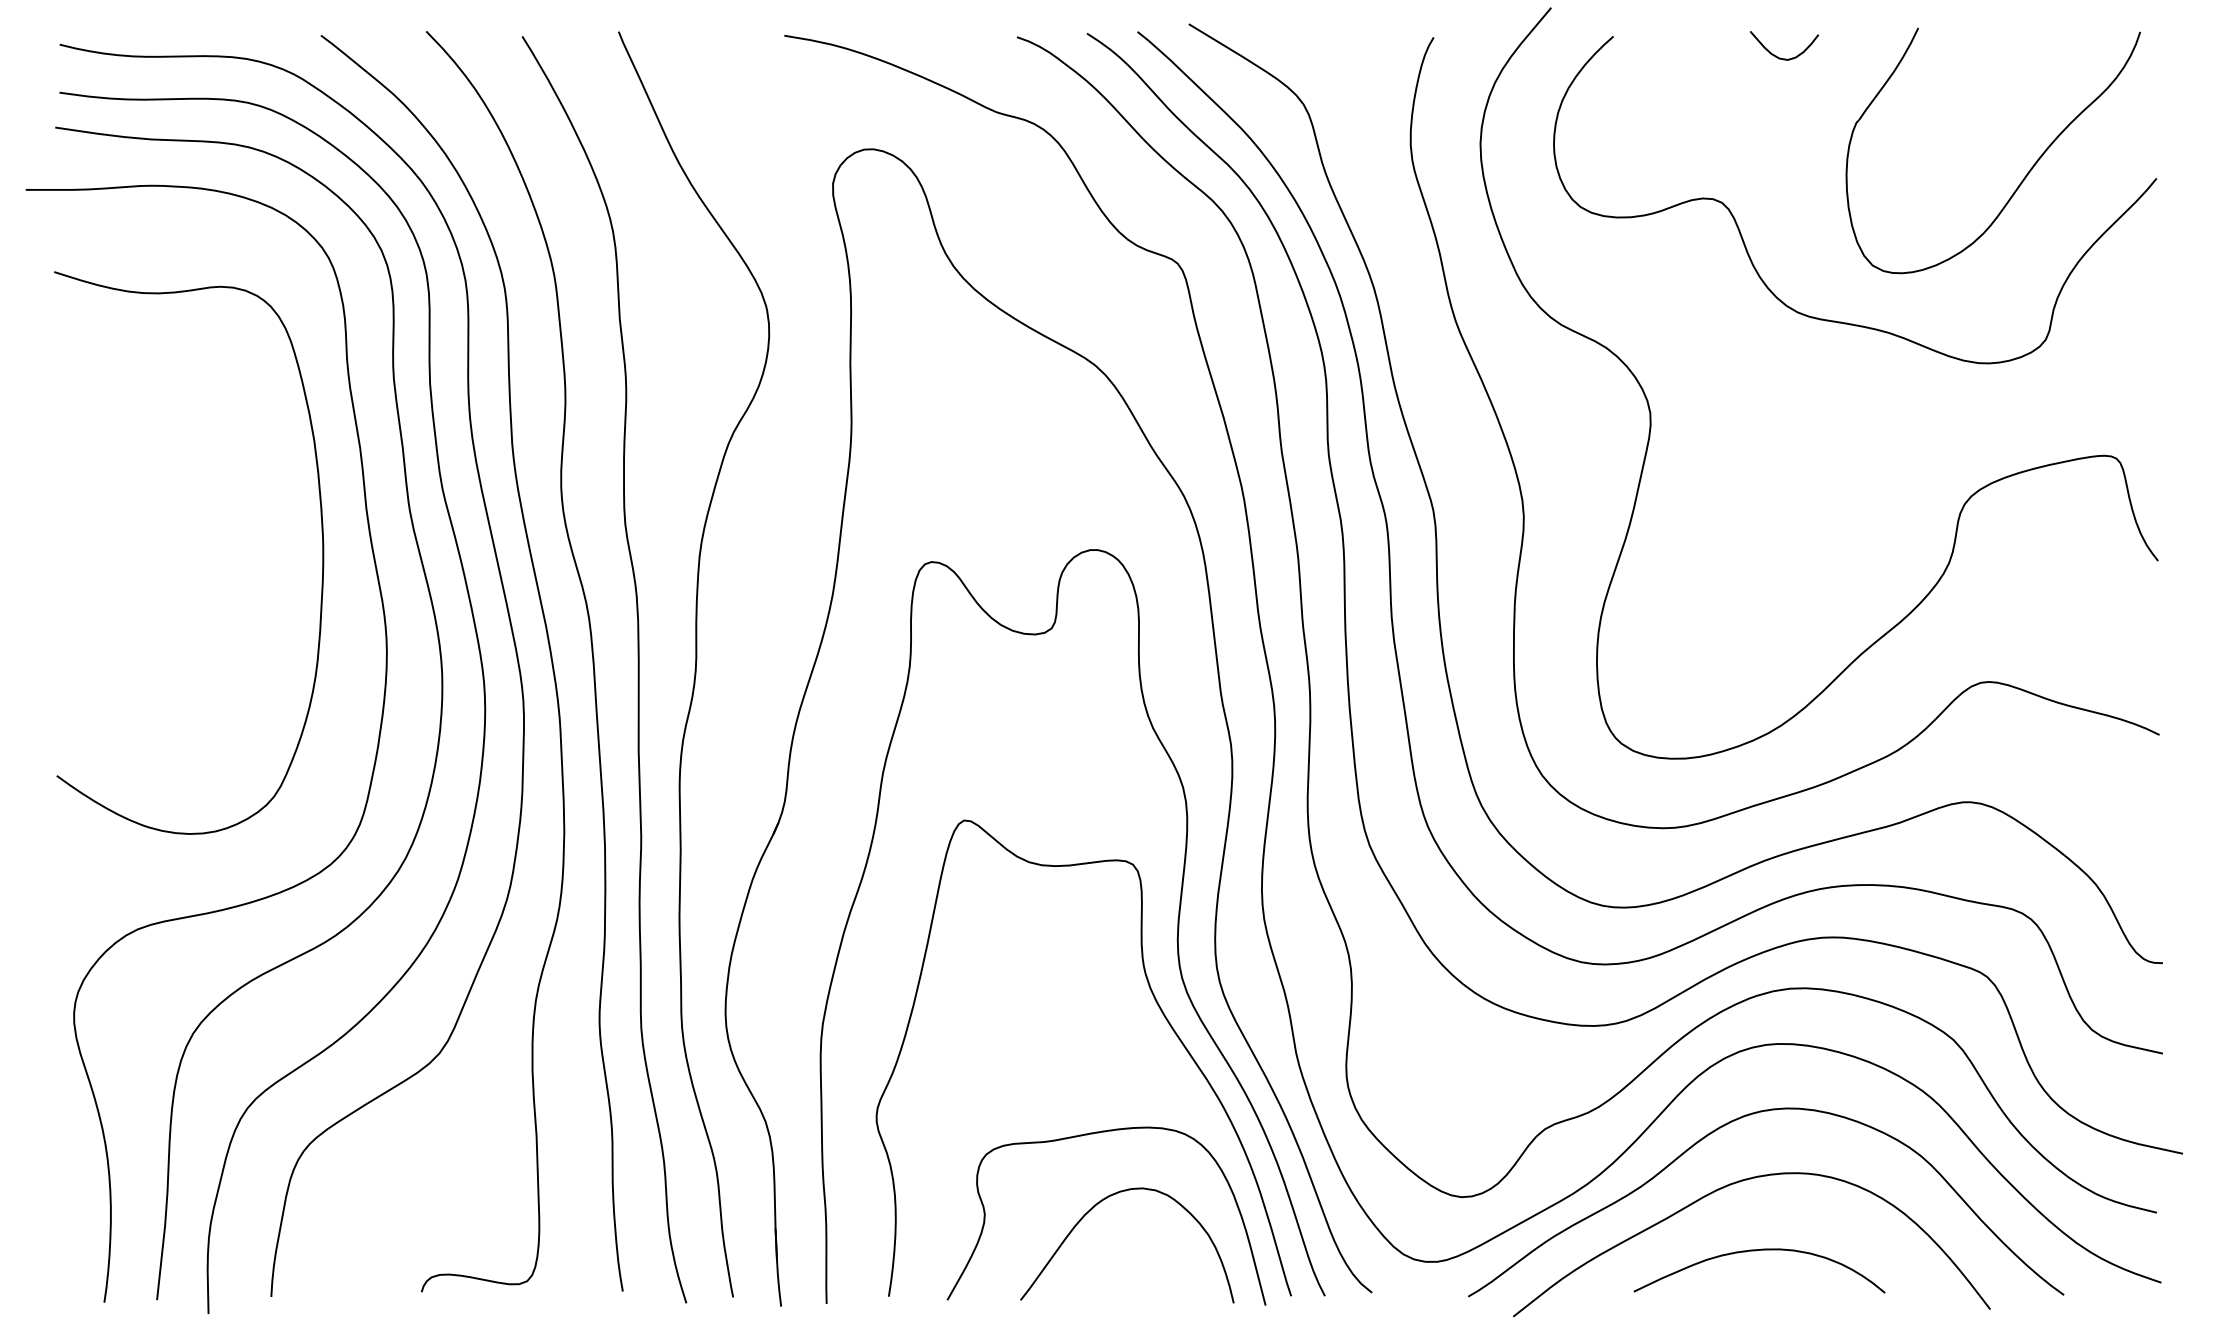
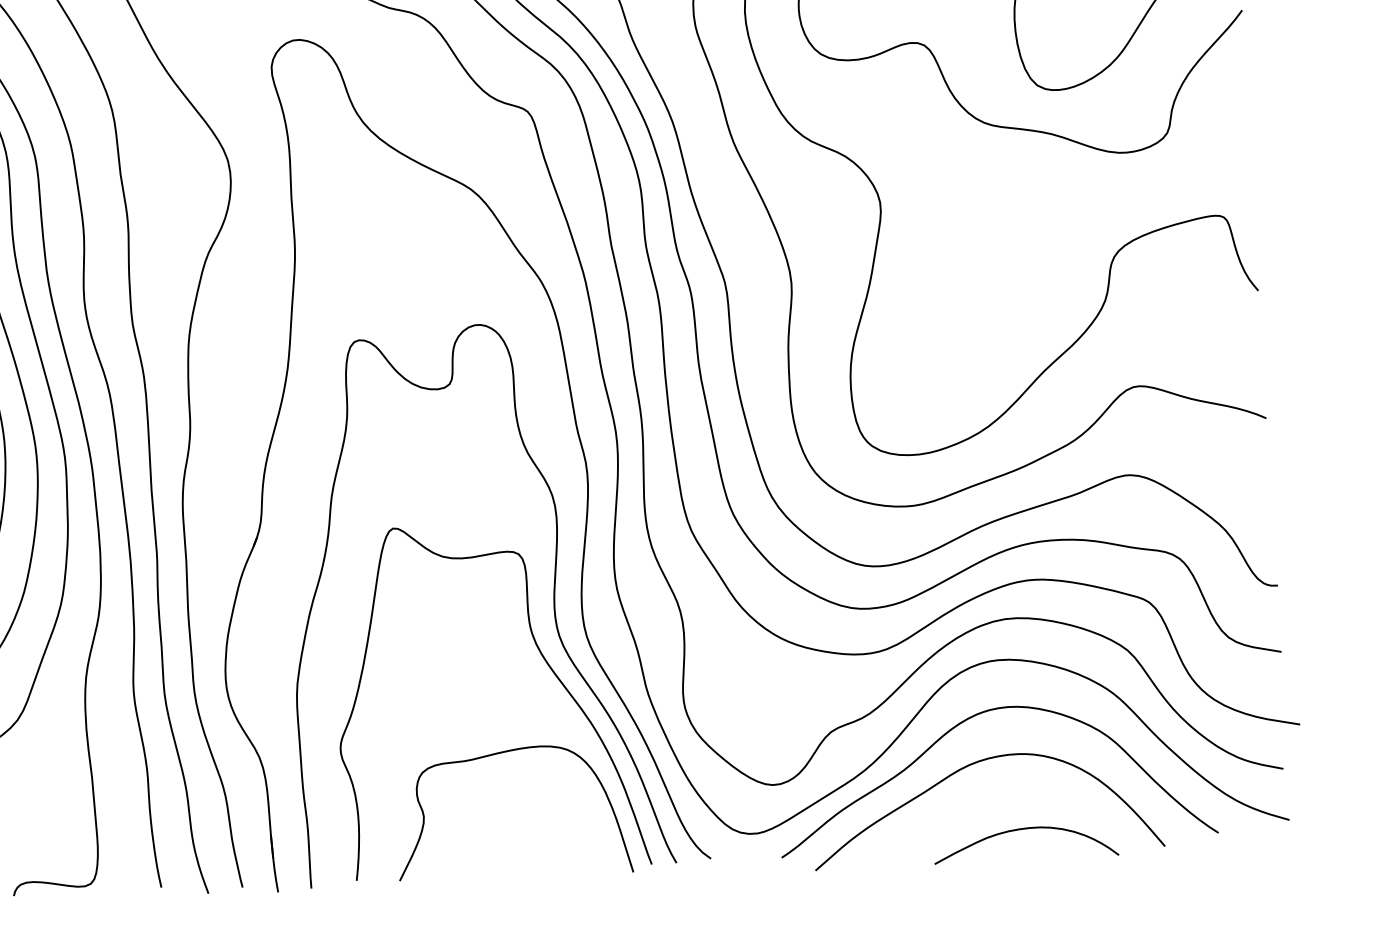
curve: (1092, 1209) -> (502, 808), removed
curve: (1755, 1251) -> (1022, 829), moved

